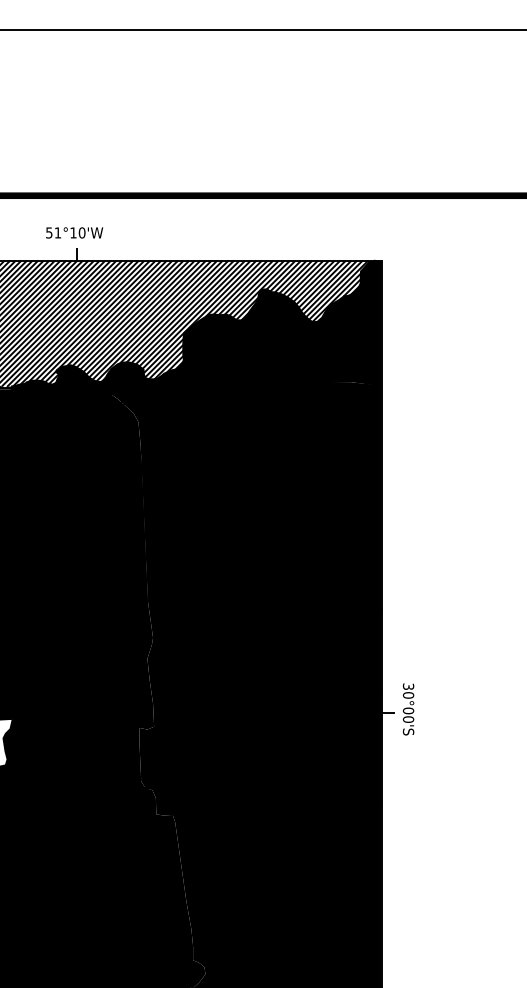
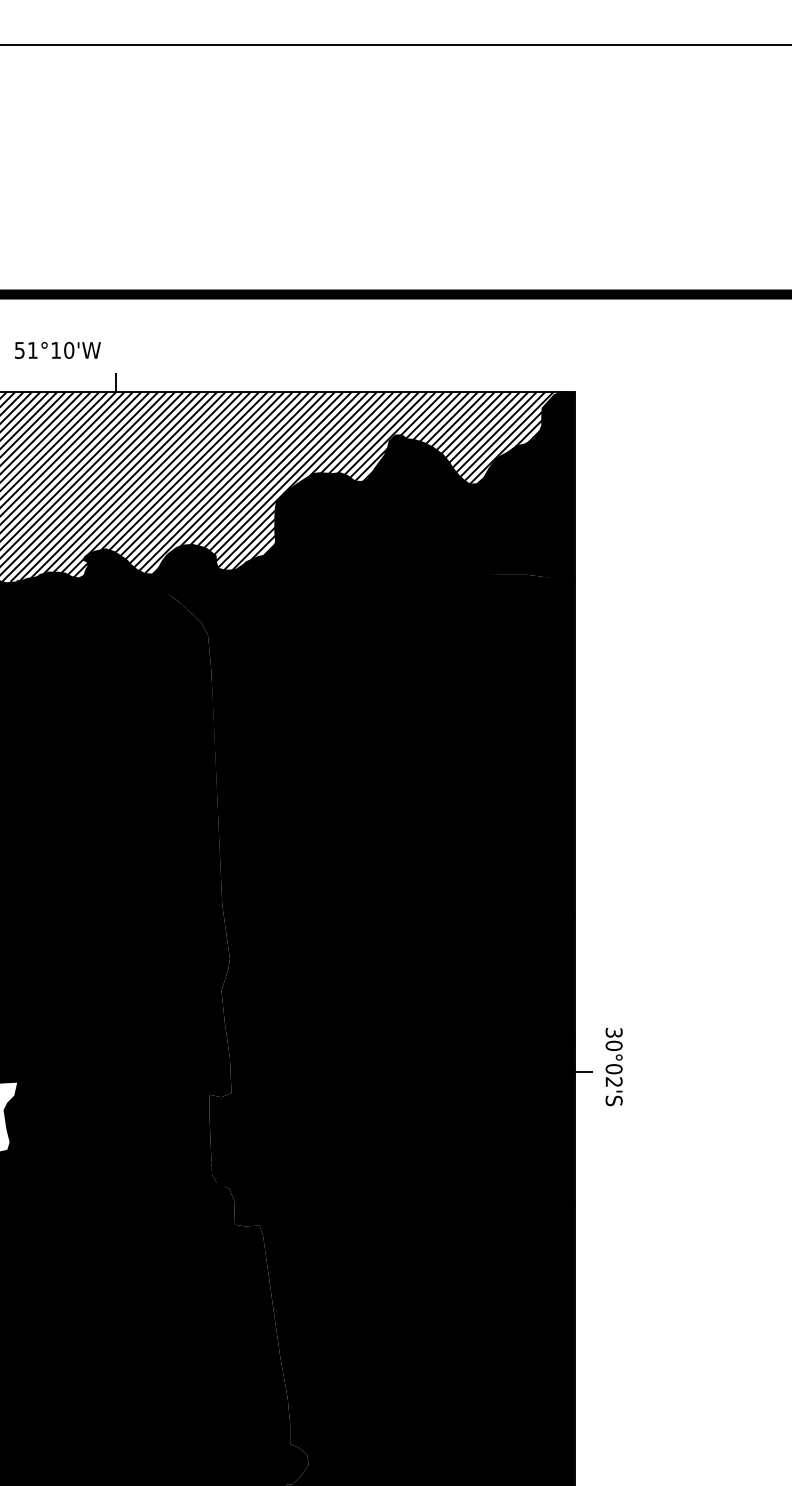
text: (74, 232) -> (57, 349), moved
text: (408, 719) -> (614, 1082), 30°00'S -> 30°02'S

